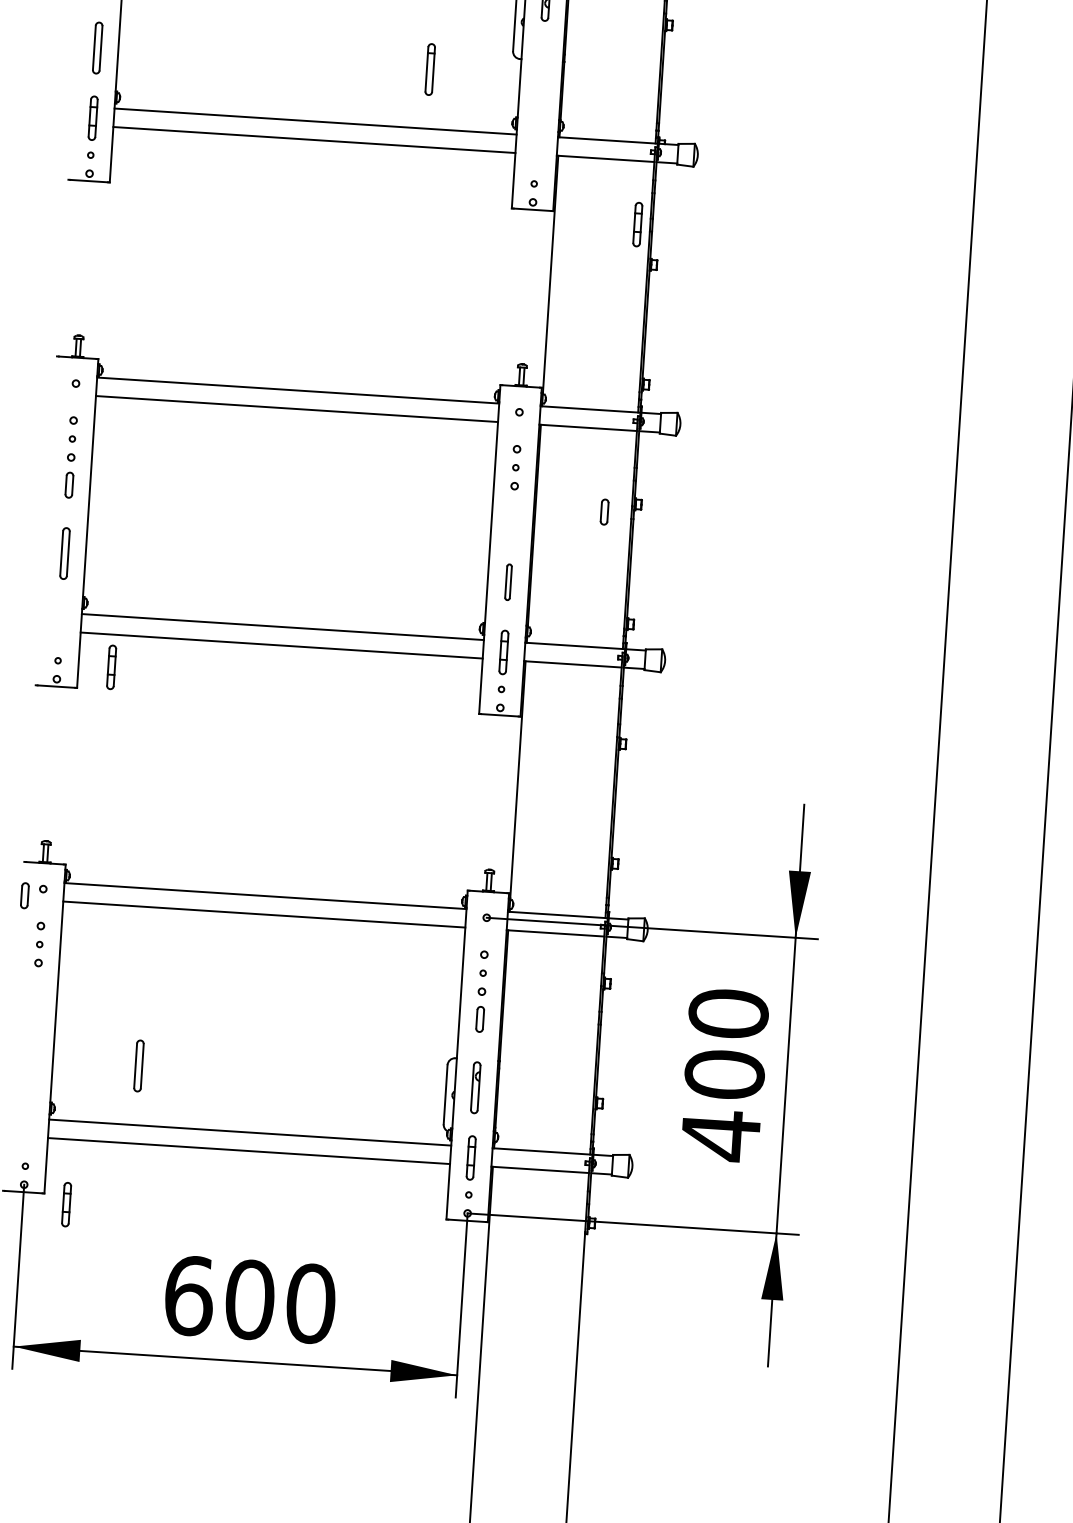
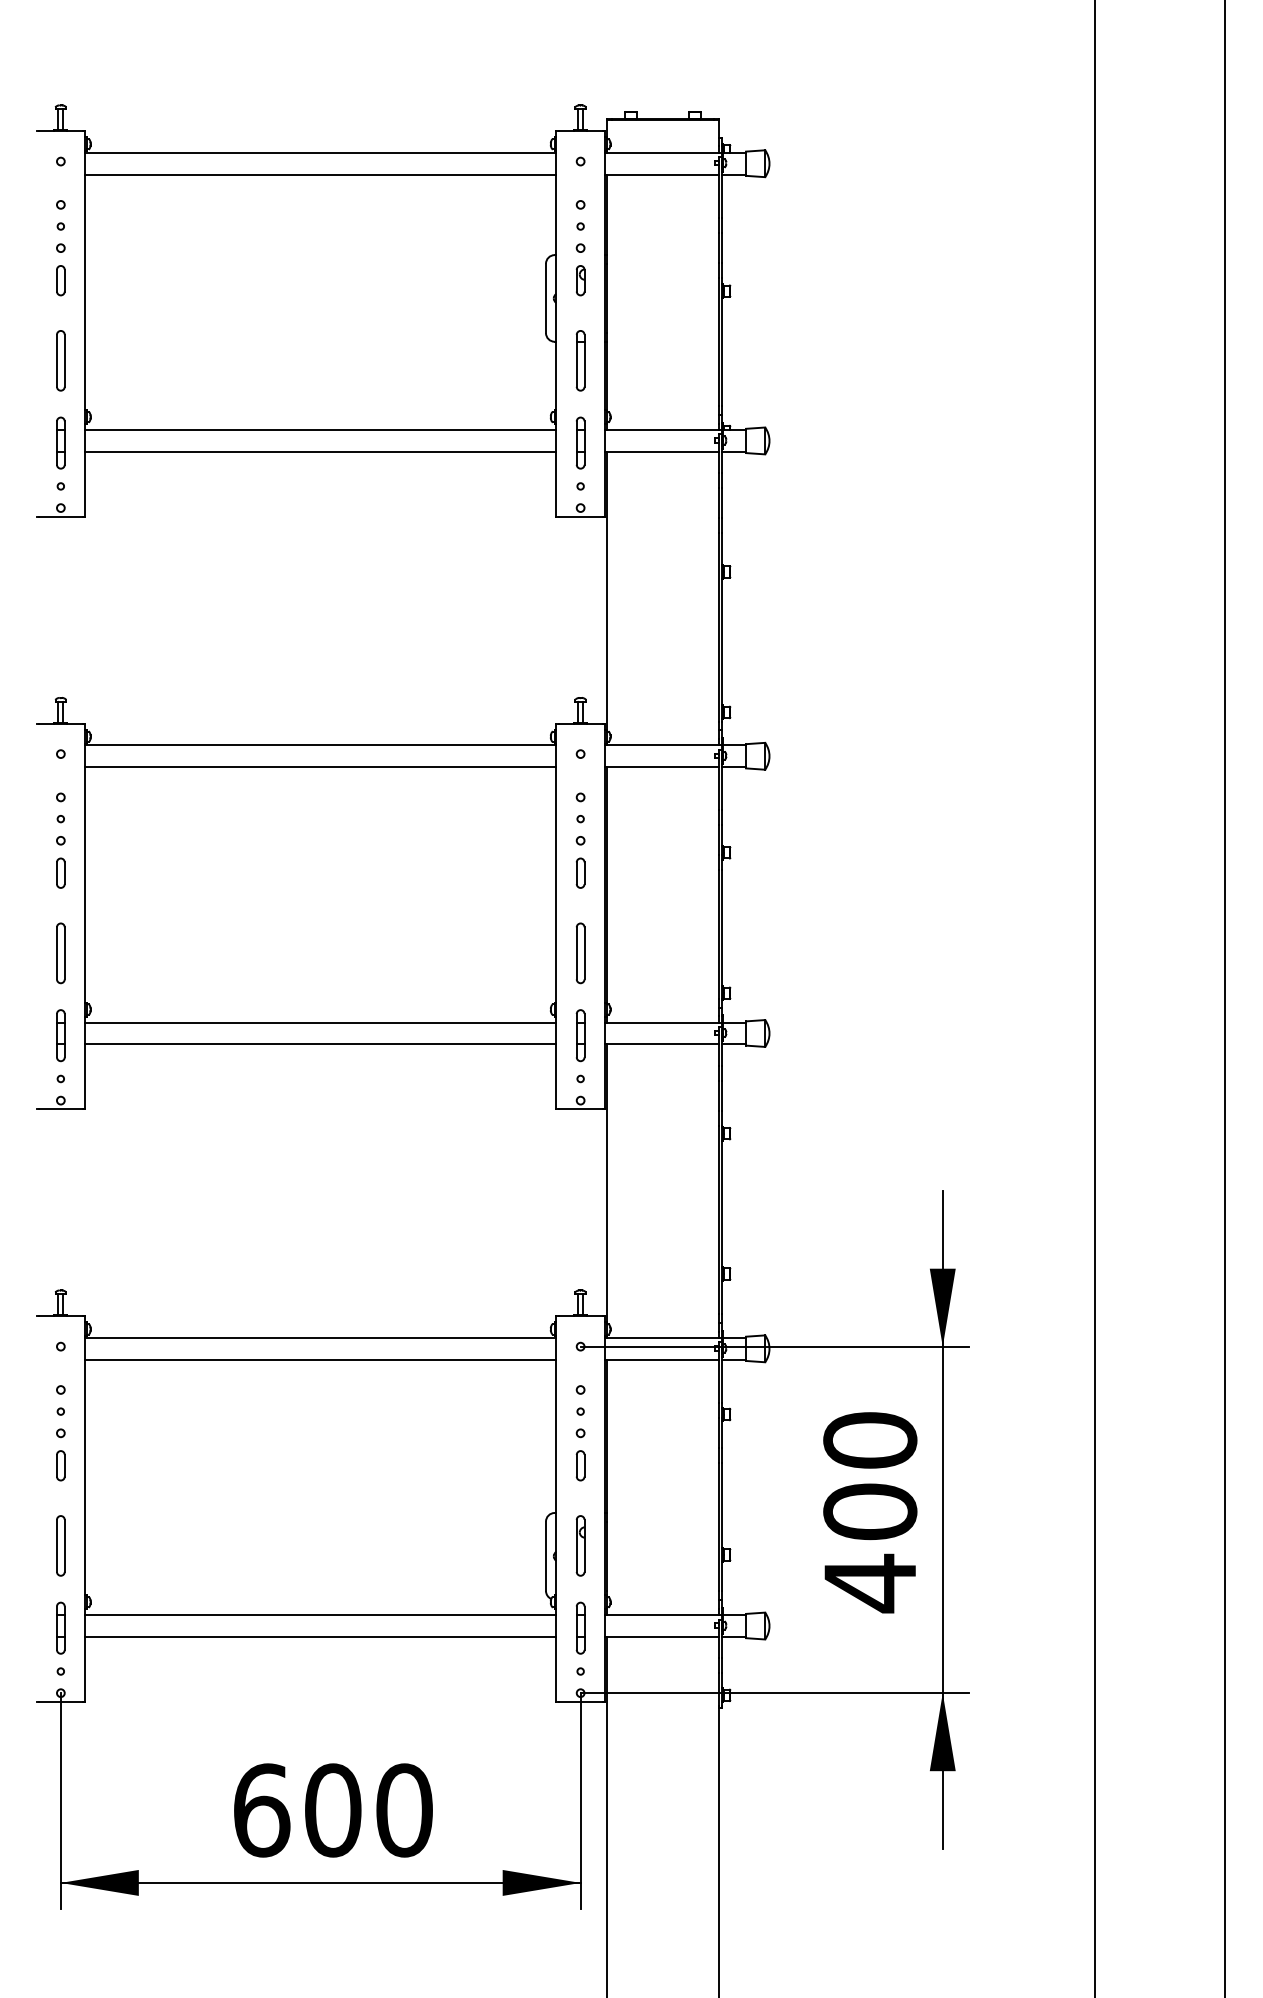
part: (430, 69) -> (580, 360), moved
part: (637, 224) -> (580, 442), moved
part: (604, 511) -> (580, 872), moved
part: (508, 582) -> (580, 953), size x1.43
part: (111, 667) -> (60, 1035), moved
part: (24, 895) -> (60, 1465), moved
part: (138, 1065) -> (60, 1545), moved
part: (66, 1204) -> (60, 1627), moved

